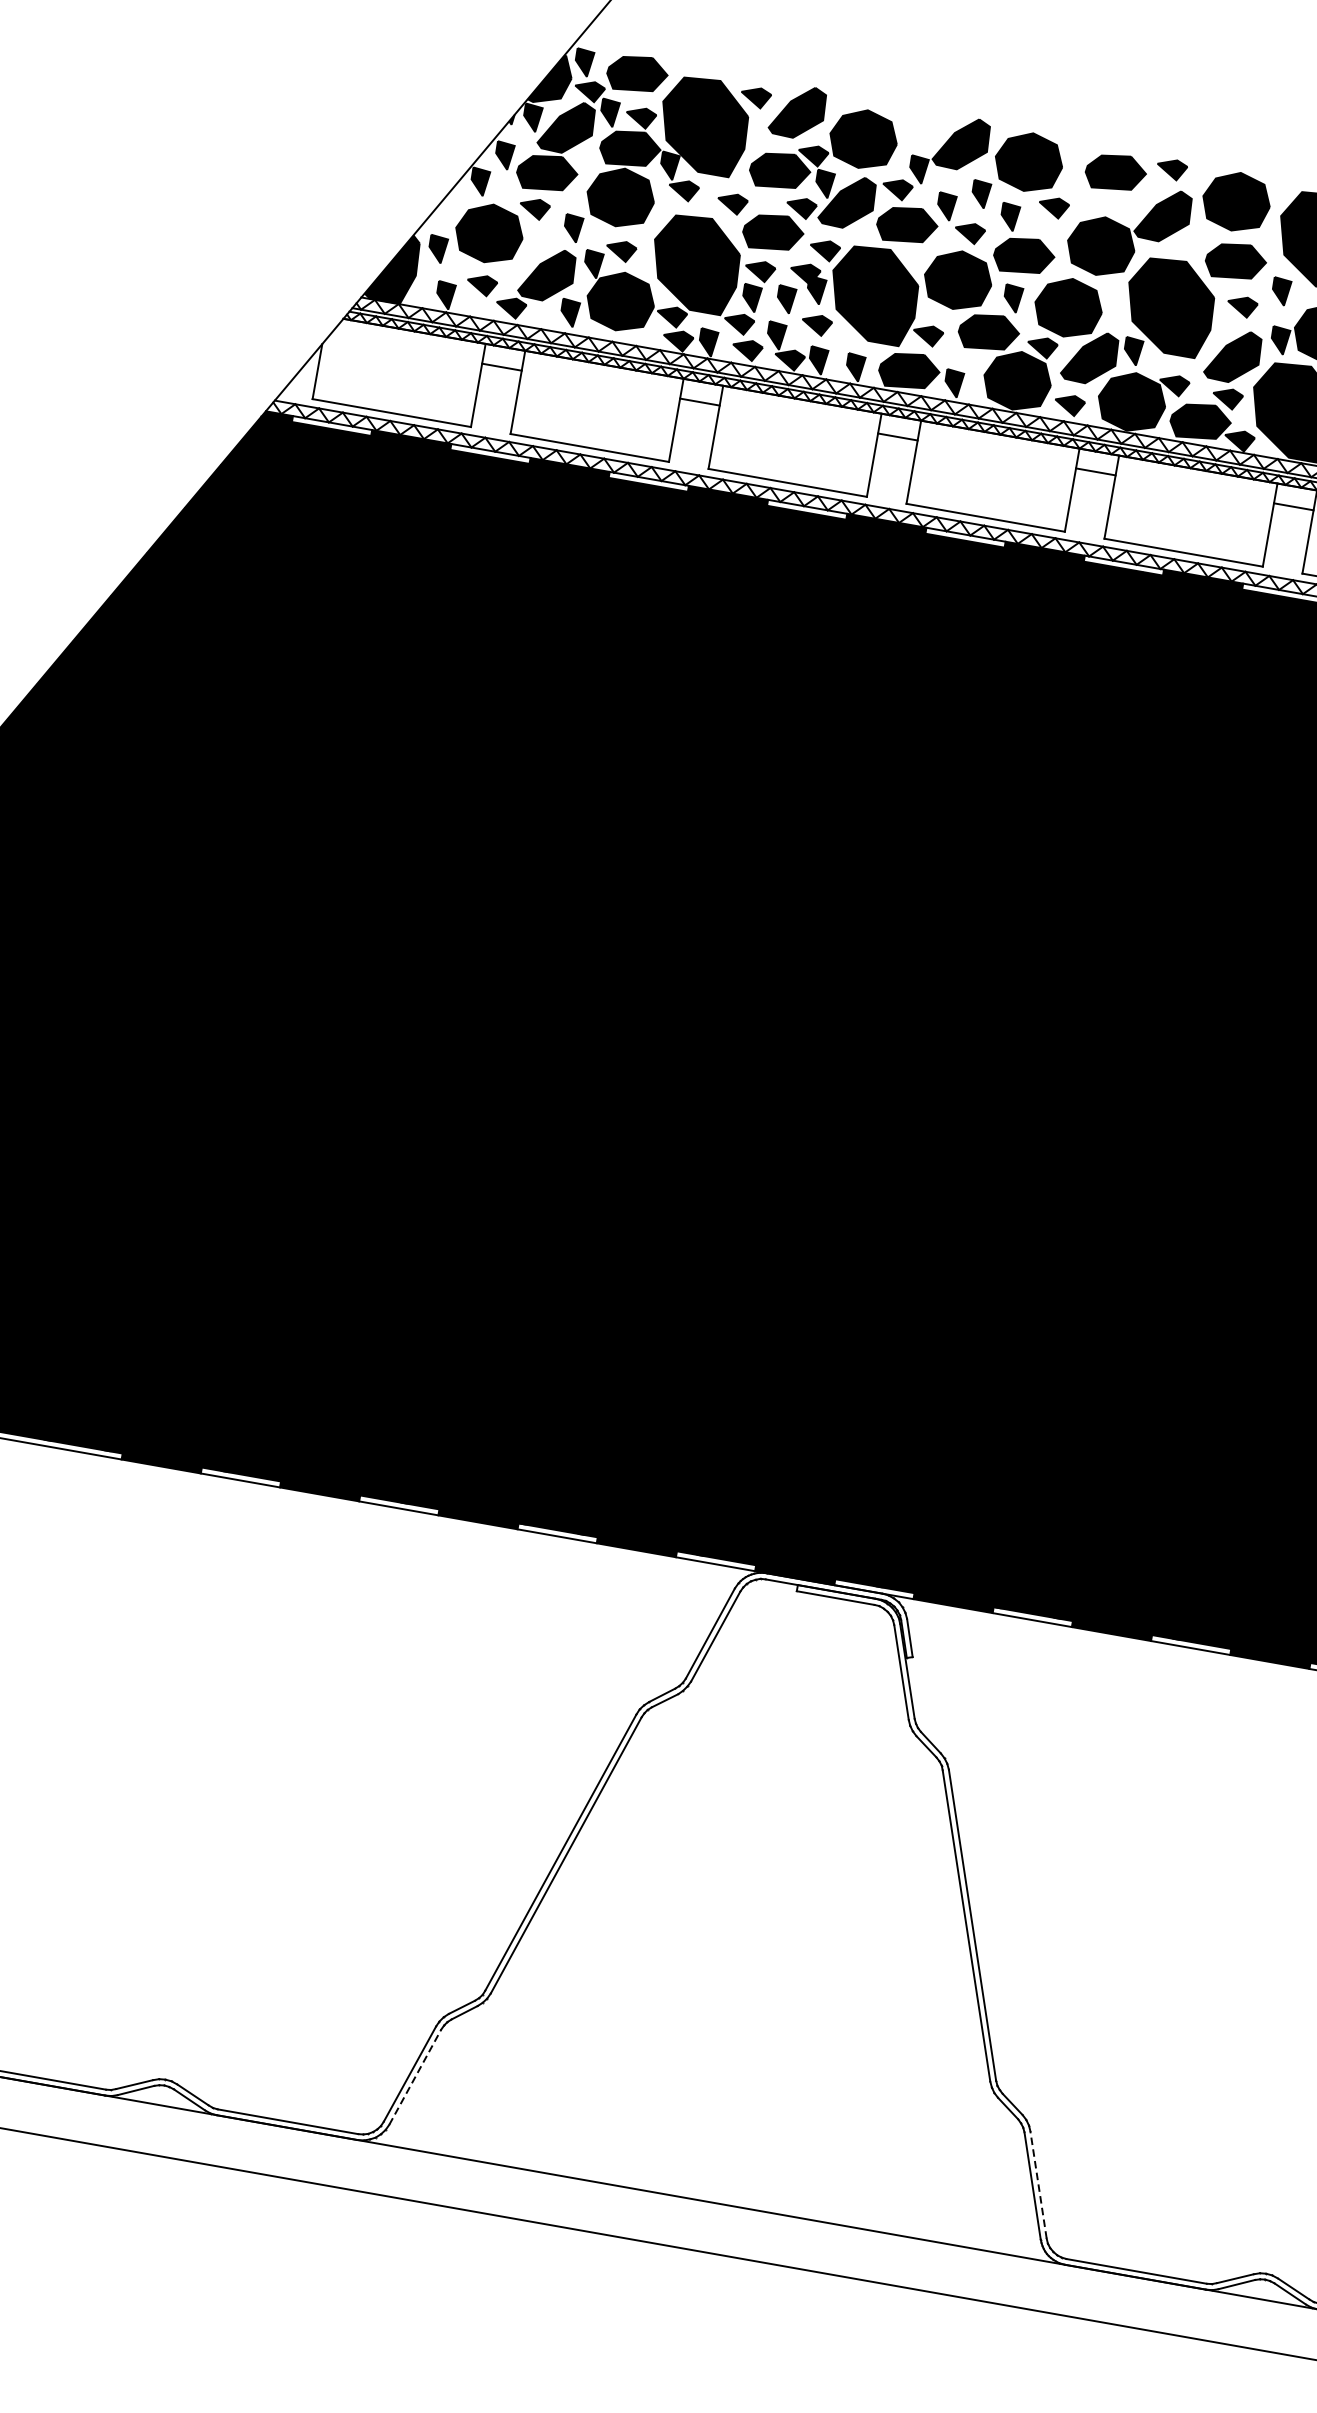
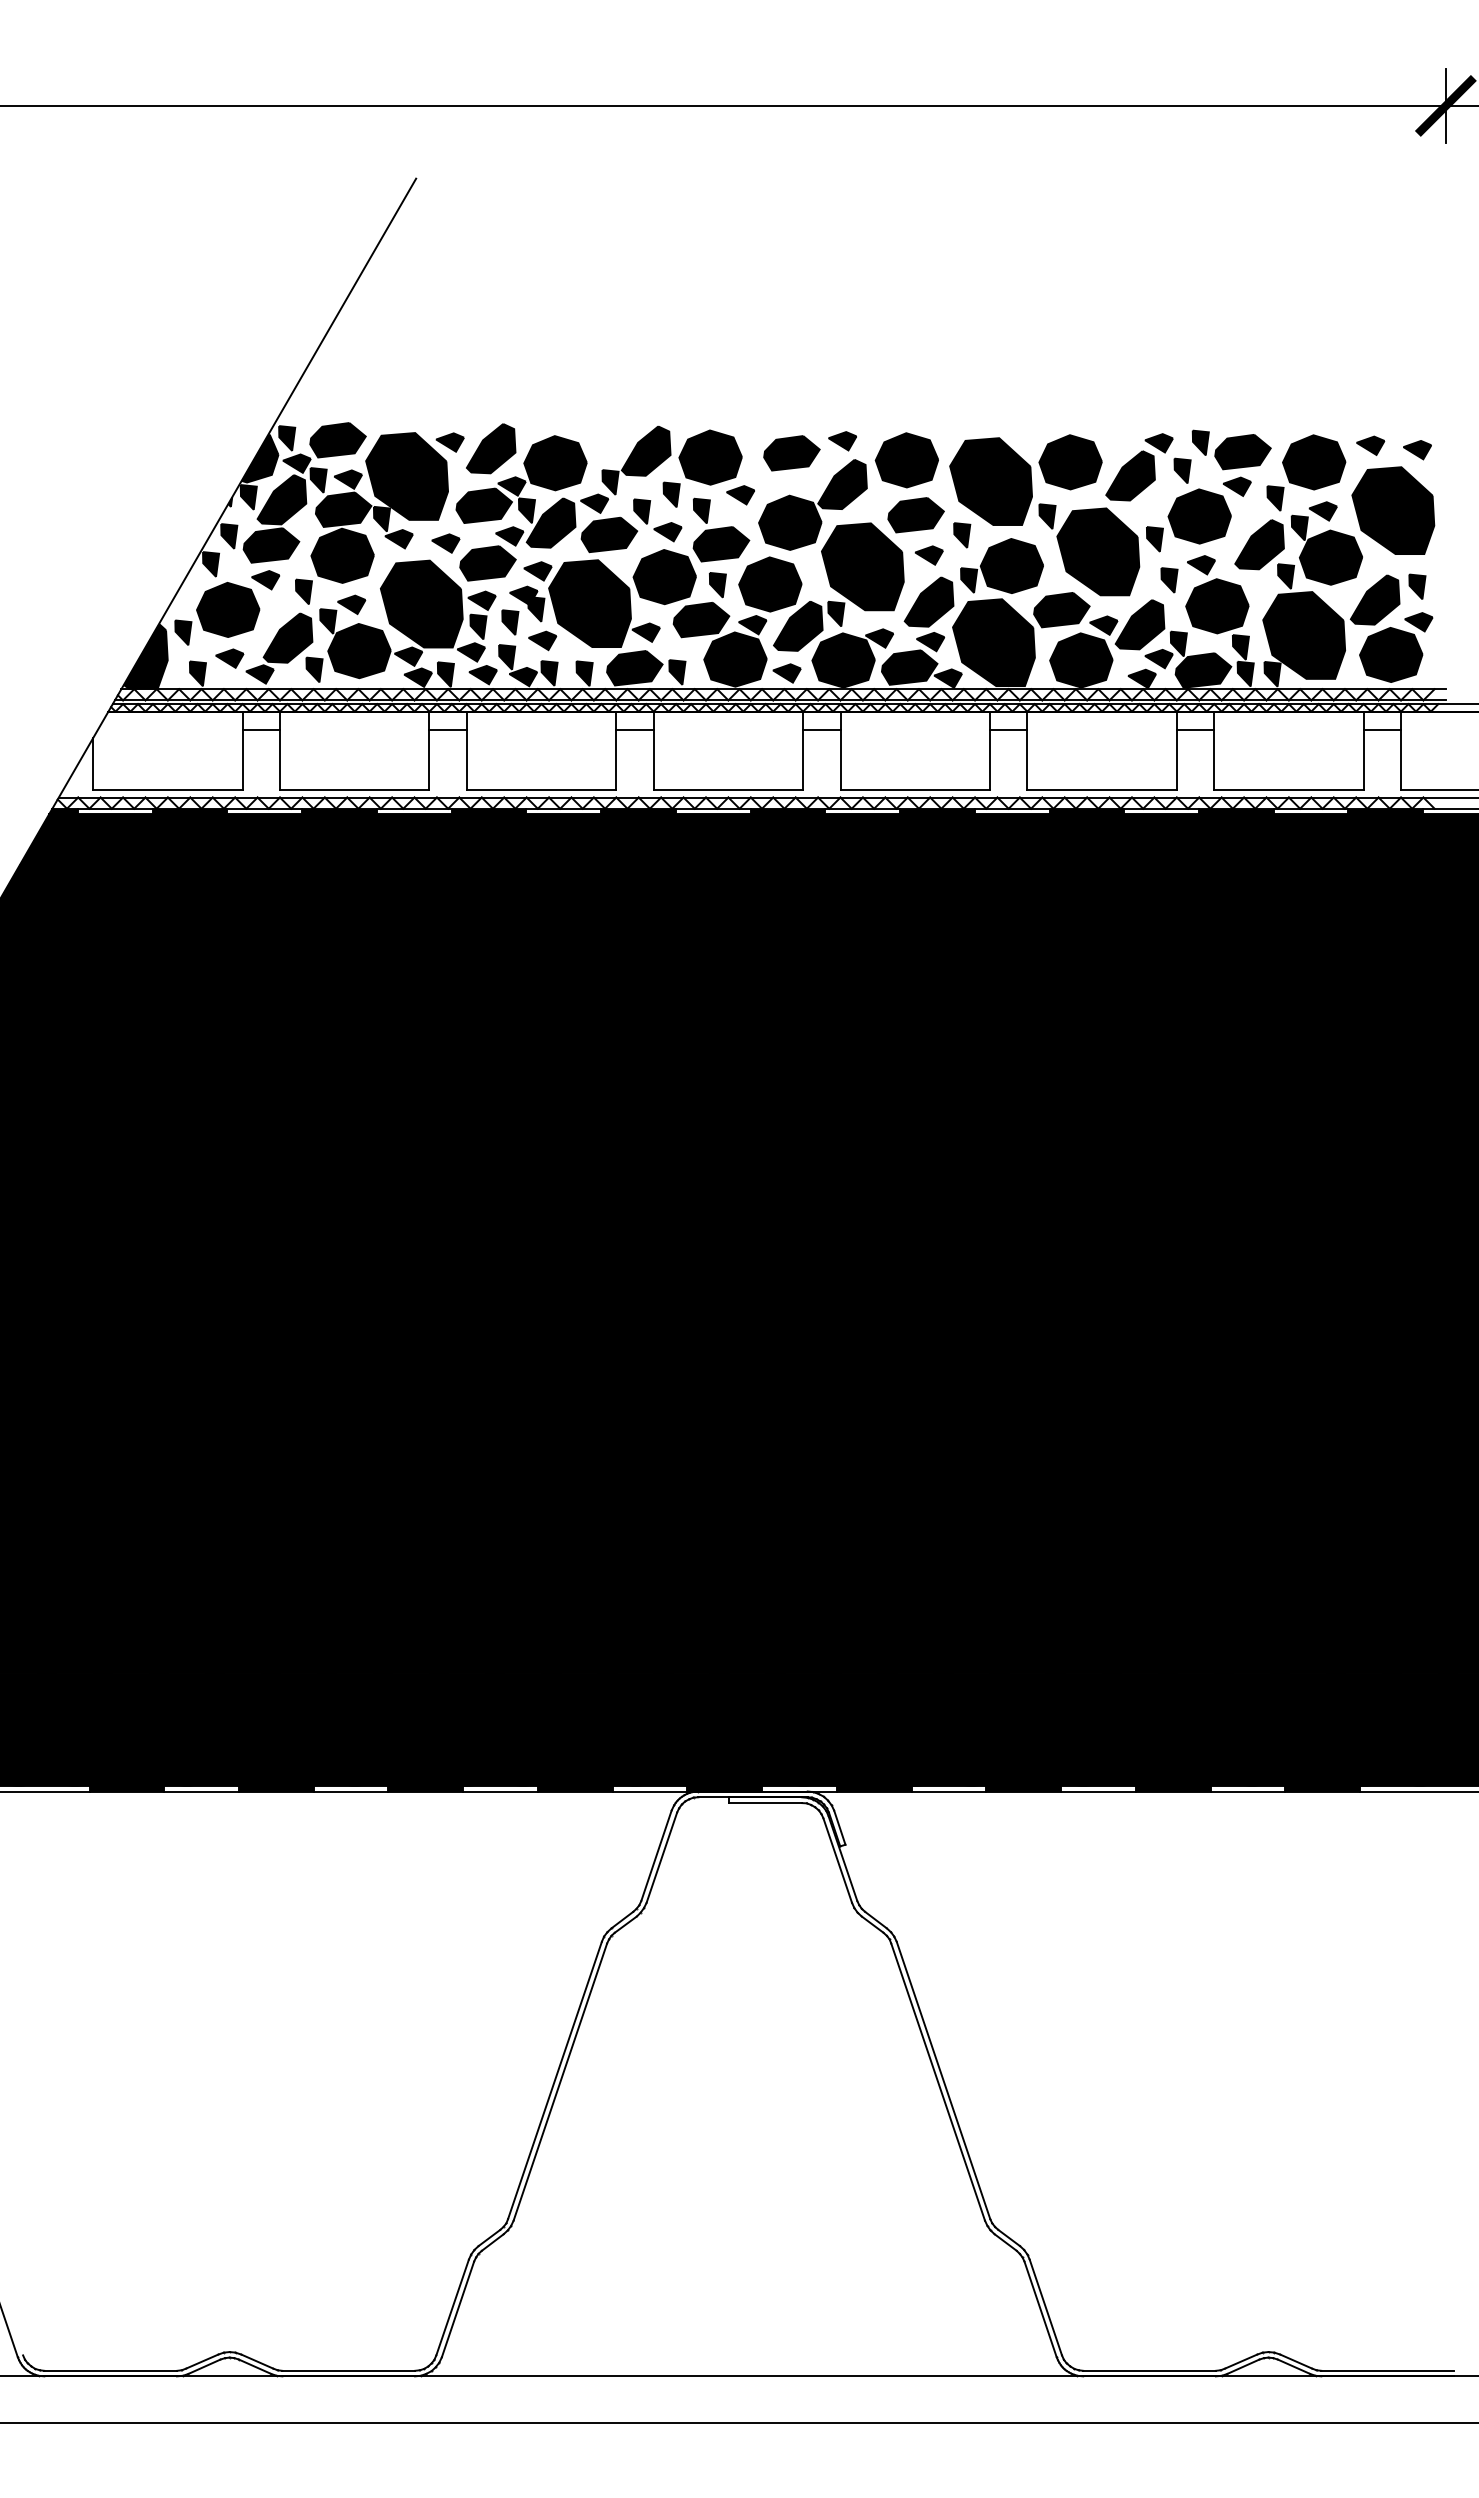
line: (415, 2077) -> (458, 2309), dashed -> solid
line: (1038, 2184) -> (1045, 2307), dashed -> solid

